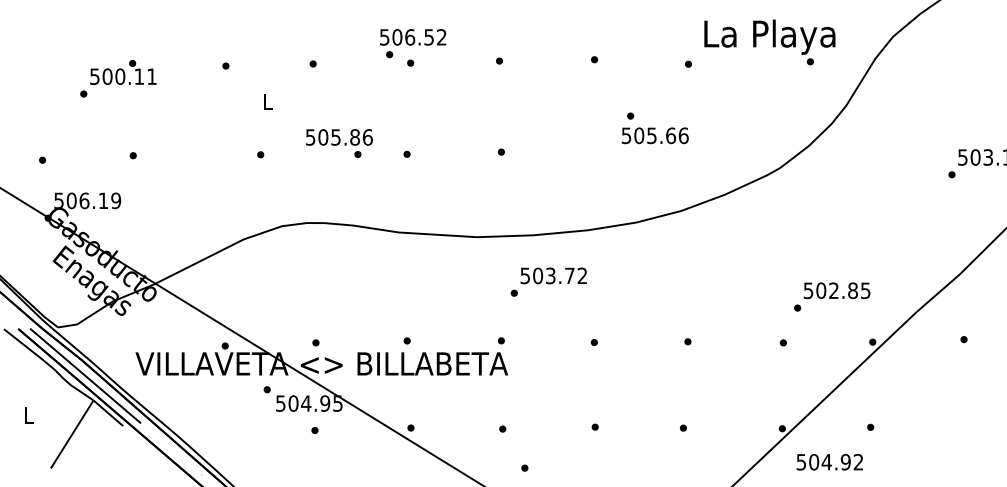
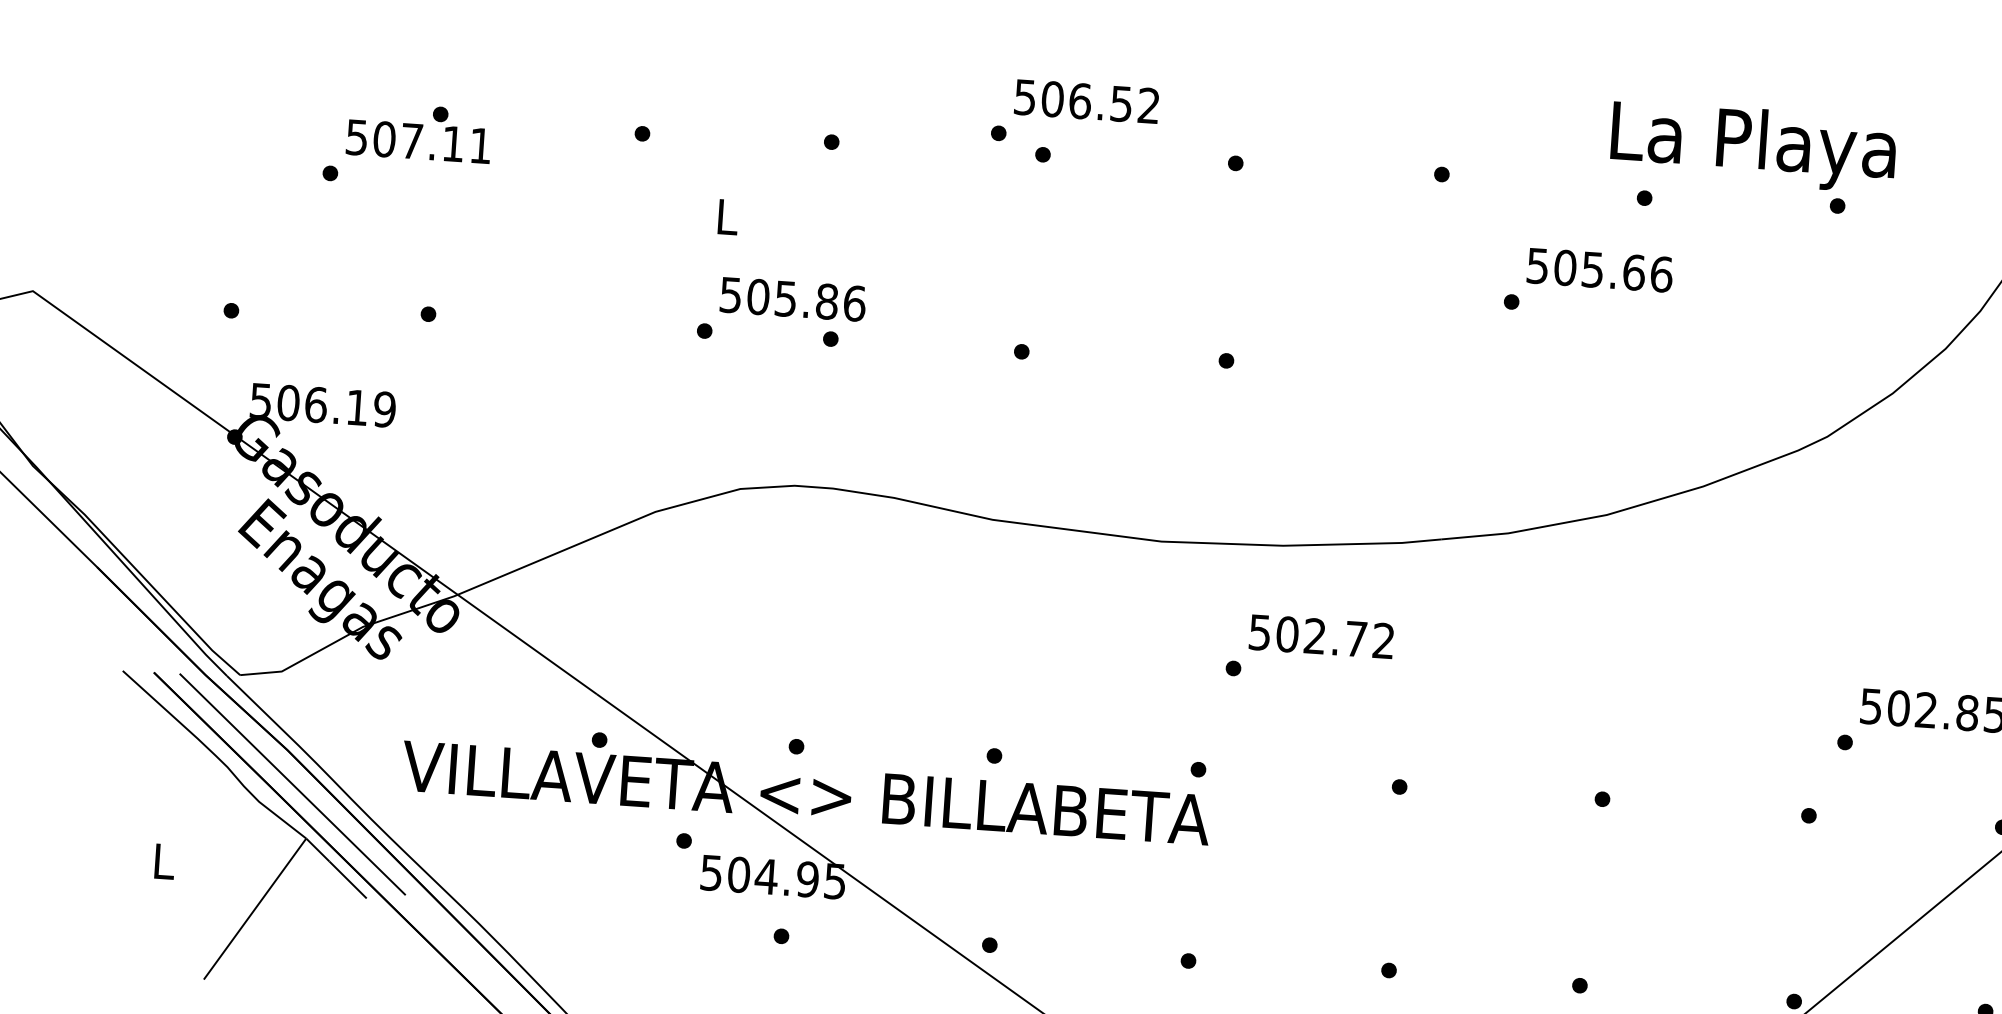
text: (413, 37) -> (1087, 101), moved
text: (769, 42) -> (1751, 158), moved
text: (120, 76) -> (412, 140), 500.11 -> 507.11
text: (654, 135) -> (1598, 269), moved
text: (339, 143) -> (792, 312), moved
text: (550, 276) -> (1314, 637), 503.72 -> 502.72

